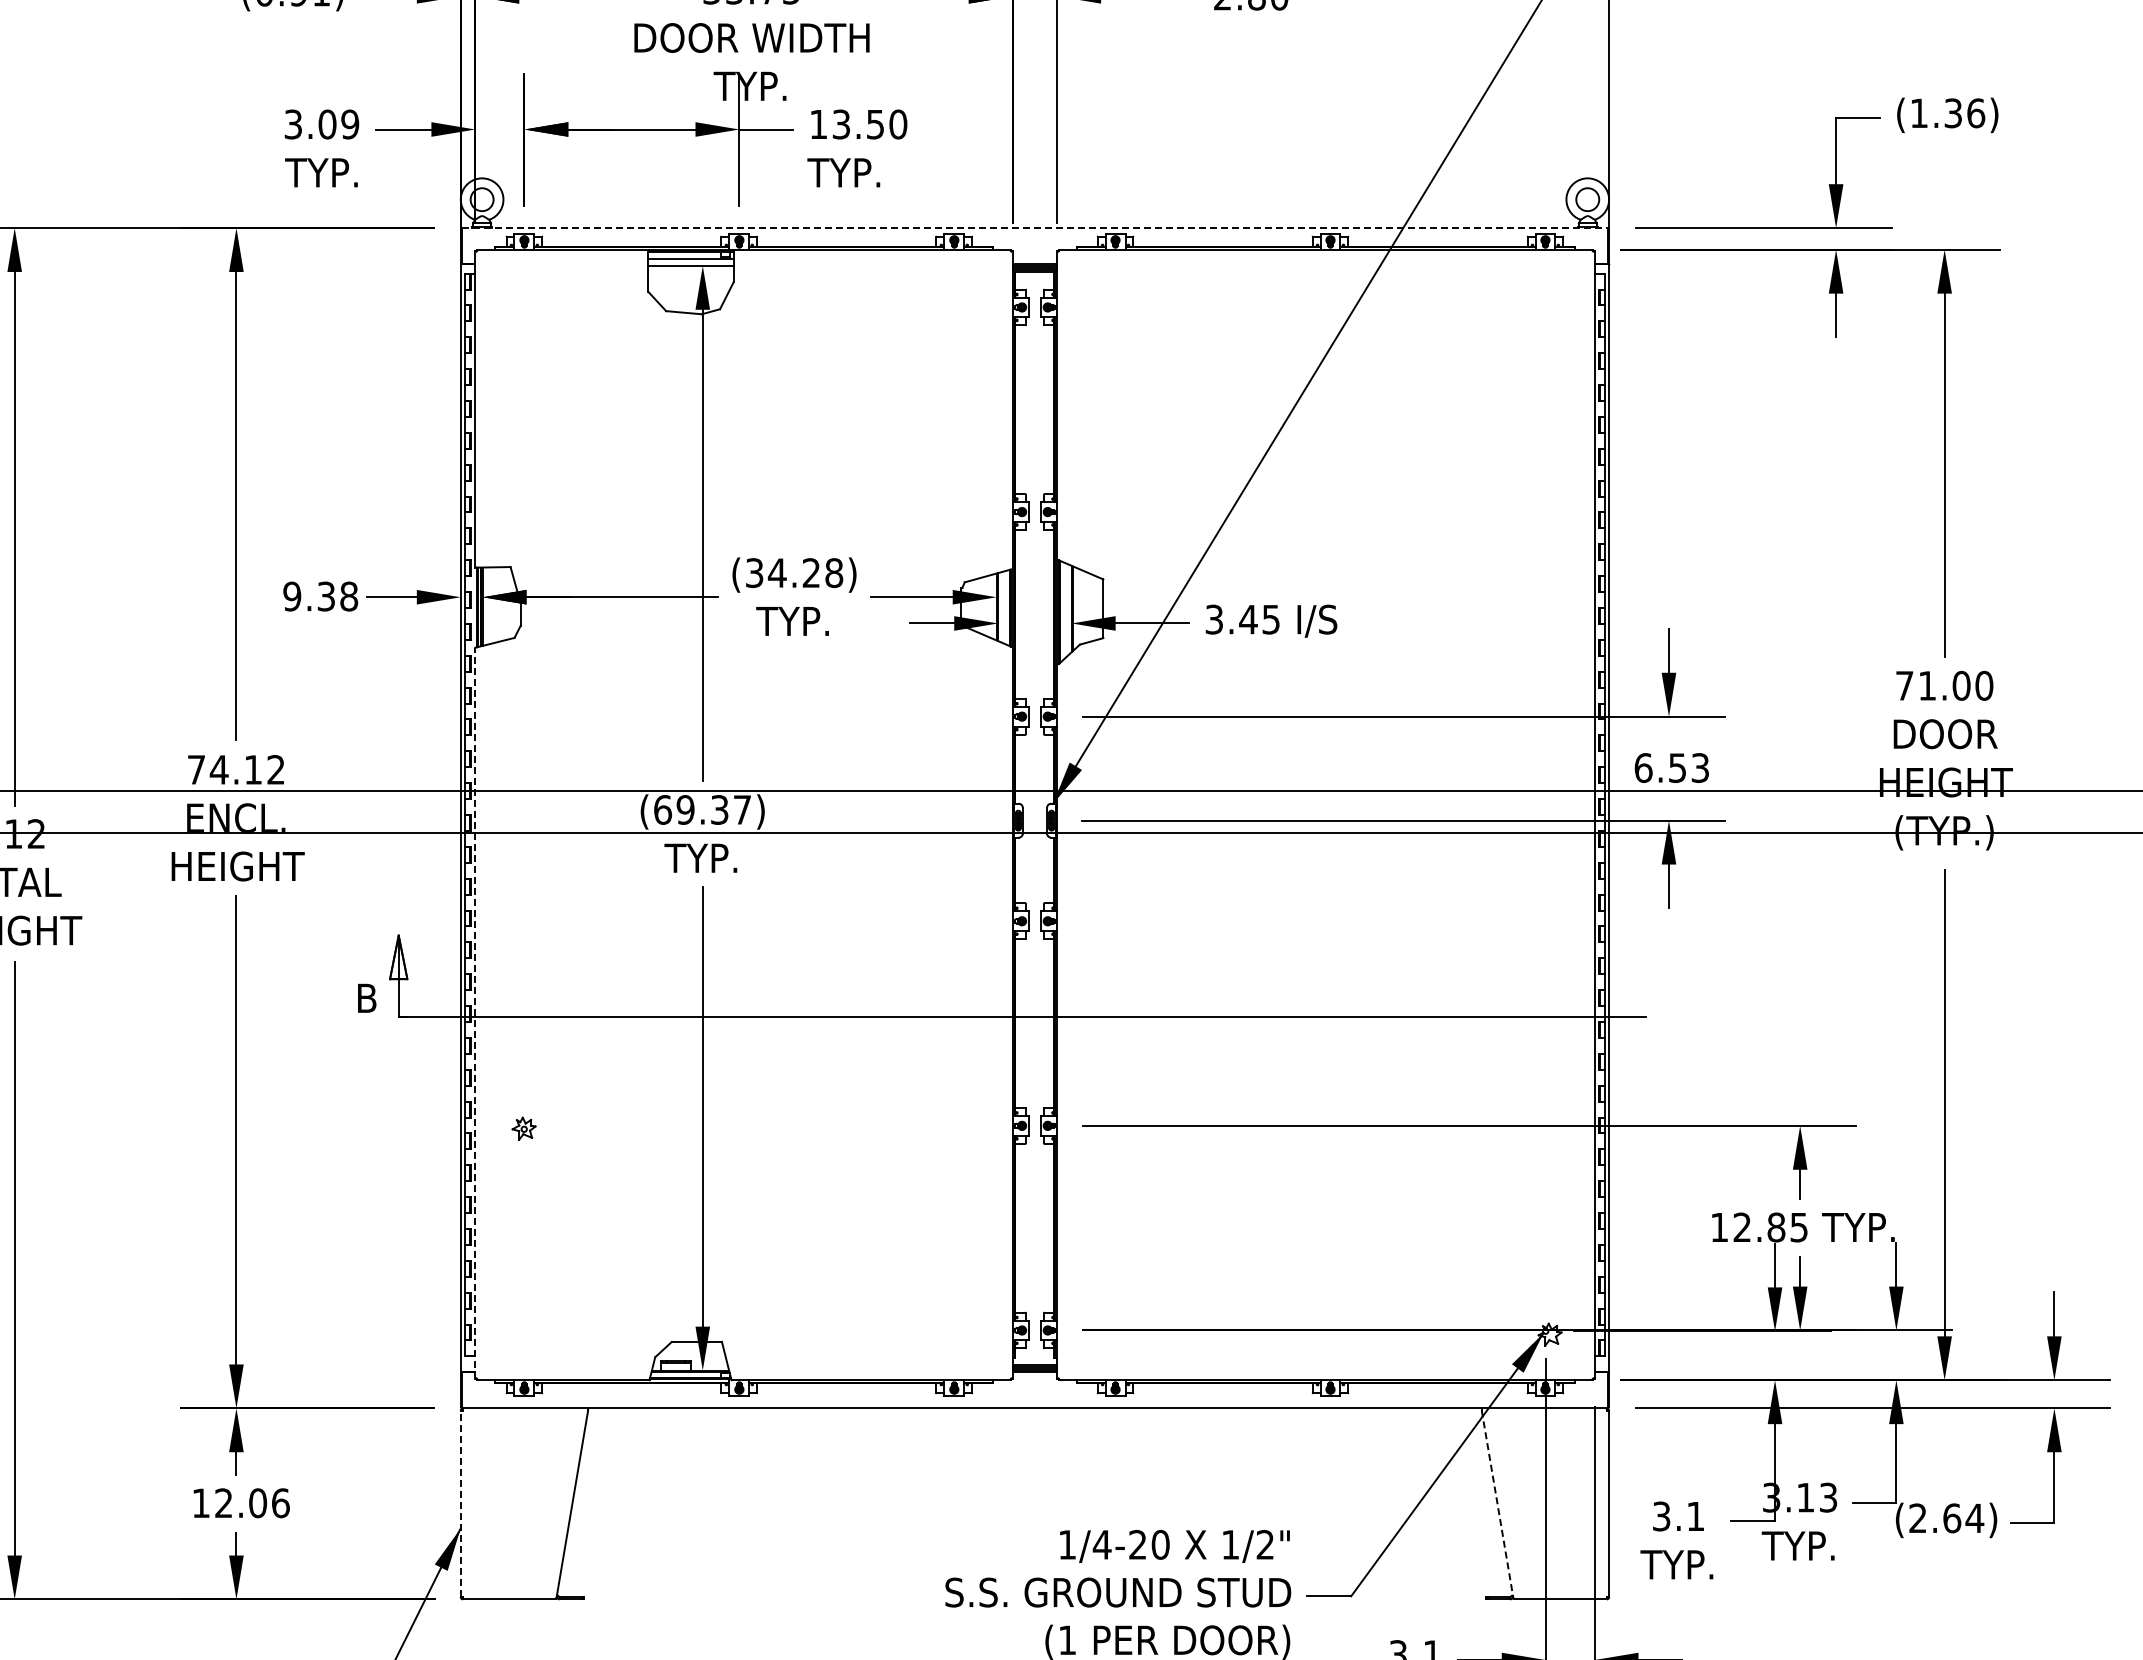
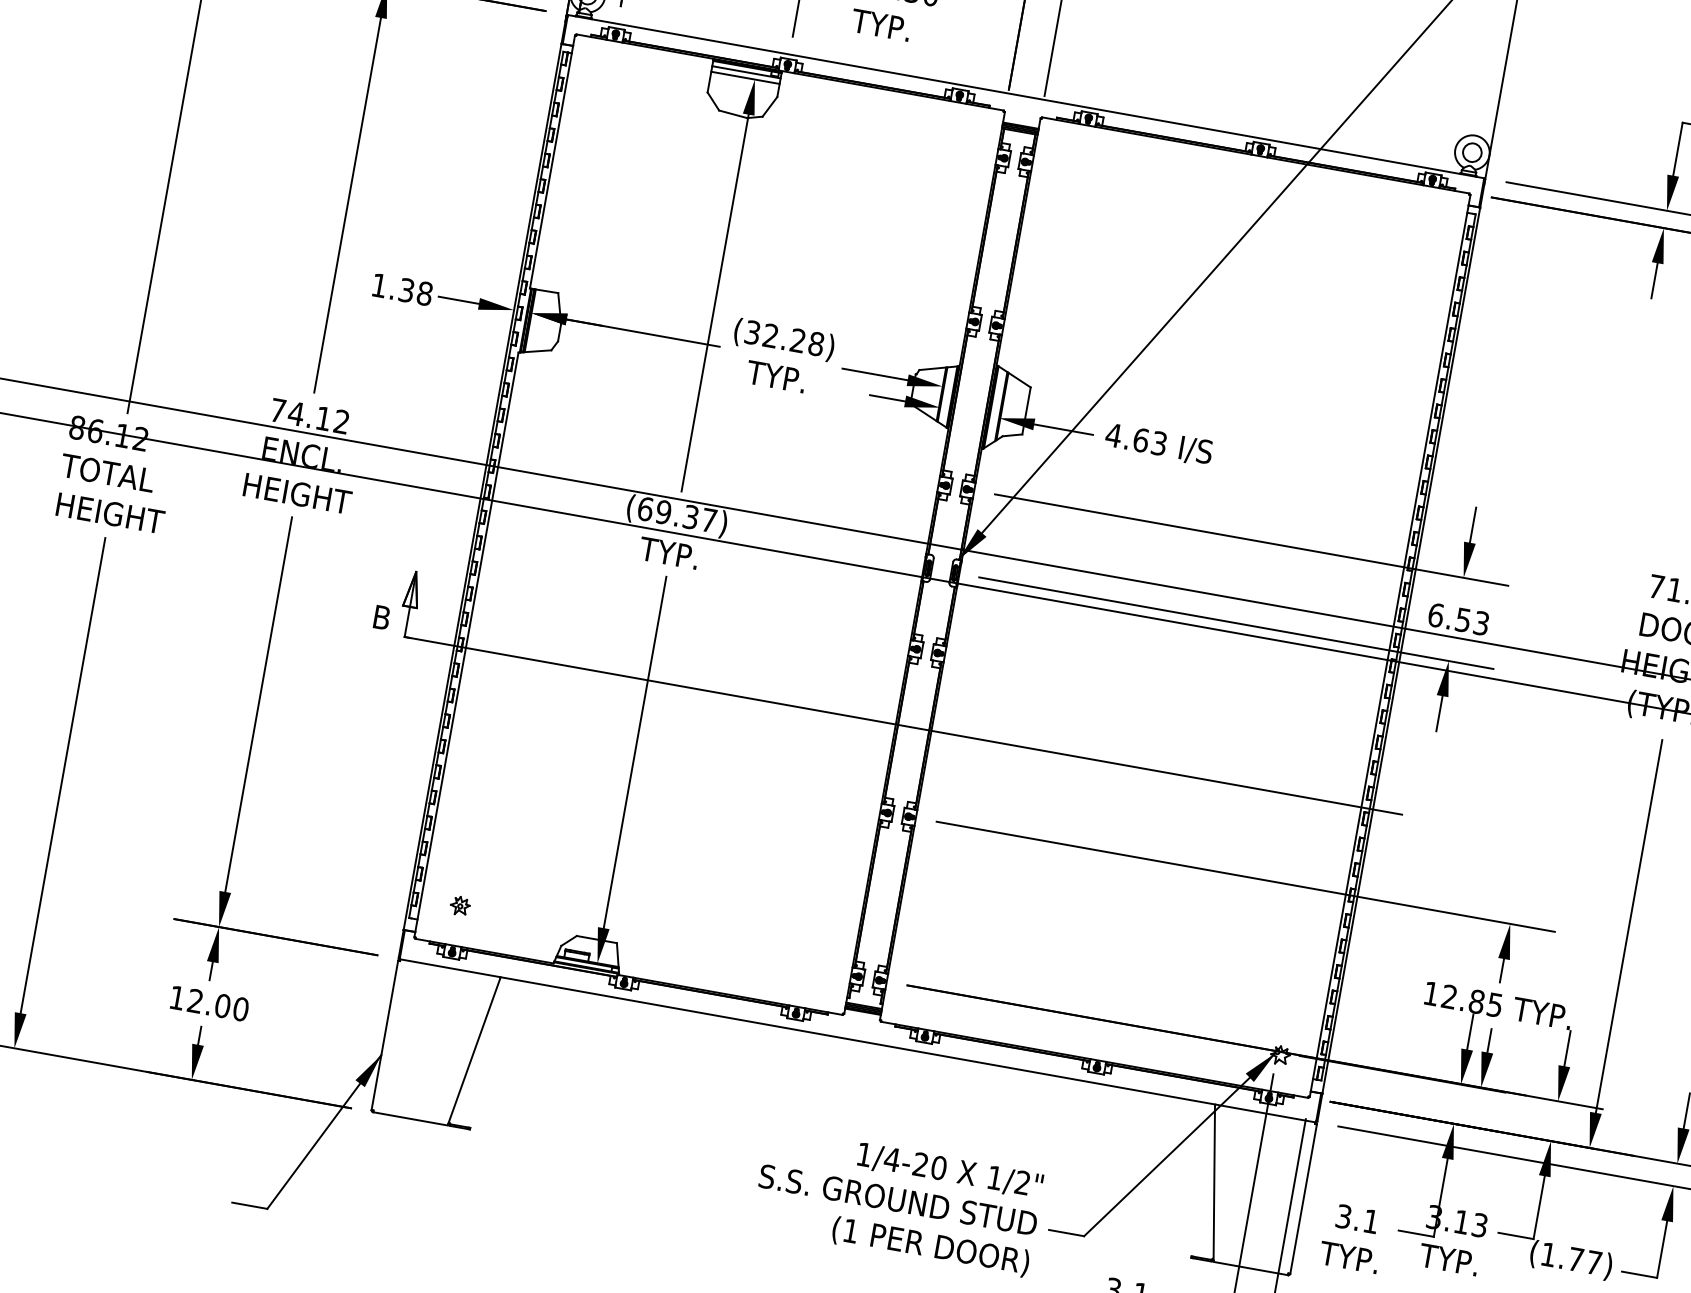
line: (1034, 228) -> (1025, 96), dashed -> solid
text: (776, 572) -> (770, 335), (34.28) -> (32.28)
text: (292, 596) -> (379, 285), 9.38 -> 1.38
text: (1241, 619) -> (1135, 439), 3.45 -> 4.63
line: (475, 1012) -> (466, 644), dashed -> solid
part: (523, 1128) -> (459, 905), moved
text: (280, 1502) -> (240, 1008), 12.06 -> 12.00
line: (460, 1503) -> (384, 1035), dashed -> solid
line: (1497, 1503) -> (1214, 1182), dashed -> solid
text: (1946, 1518) -> (1571, 1258), (2.64) -> (1.77)

